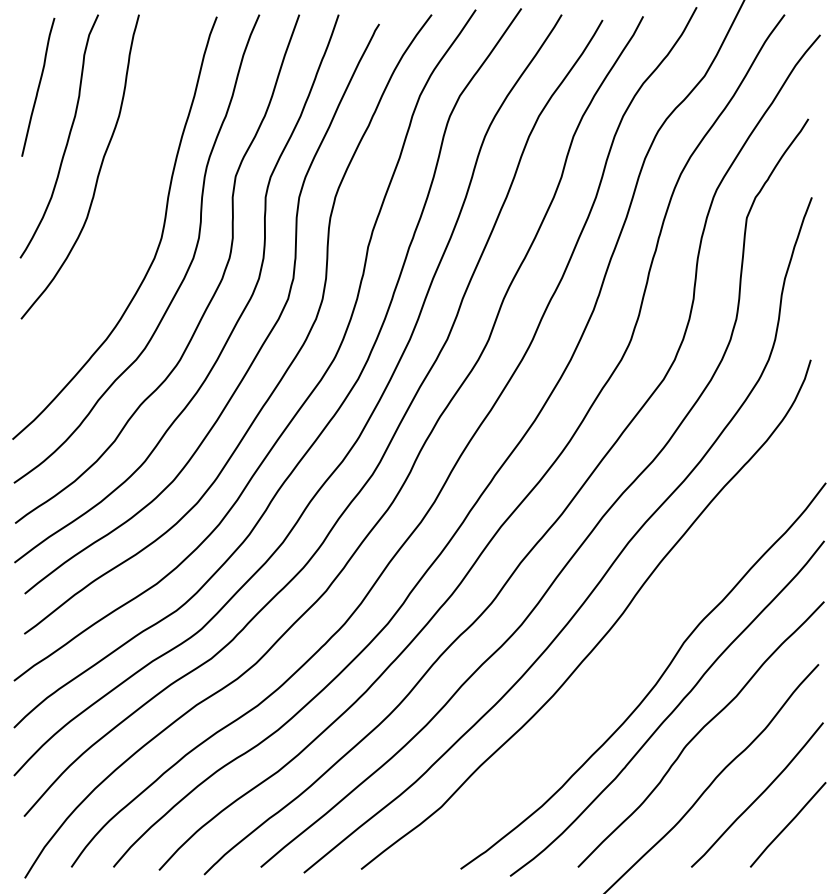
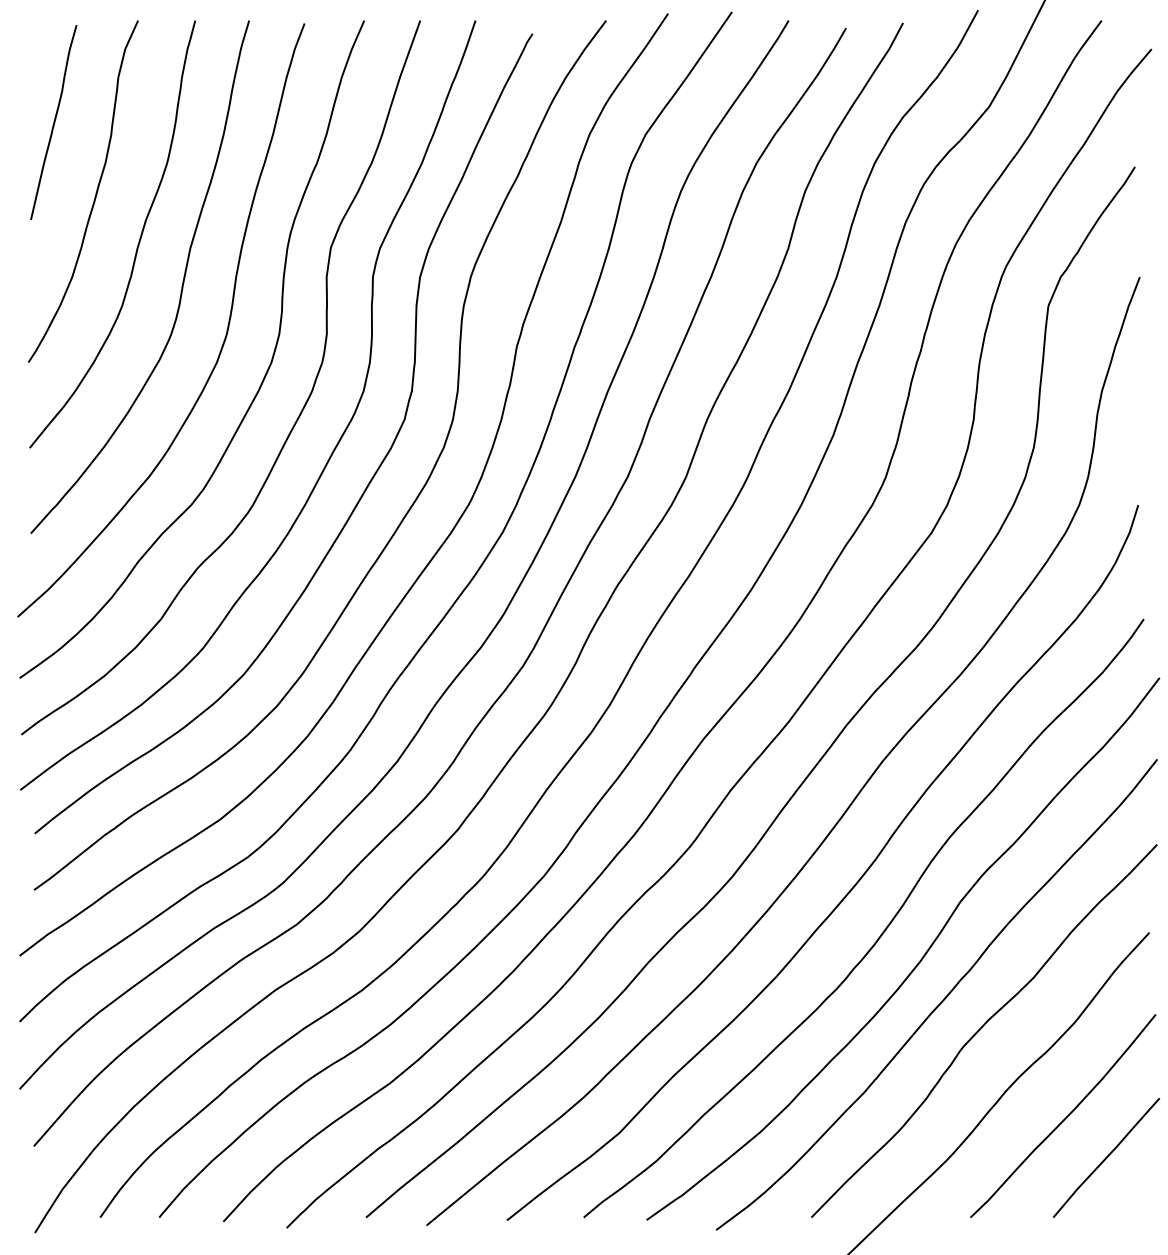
curve: (129, 200) -> (181, 281), added
curve: (628, 663) -> (882, 931), added

